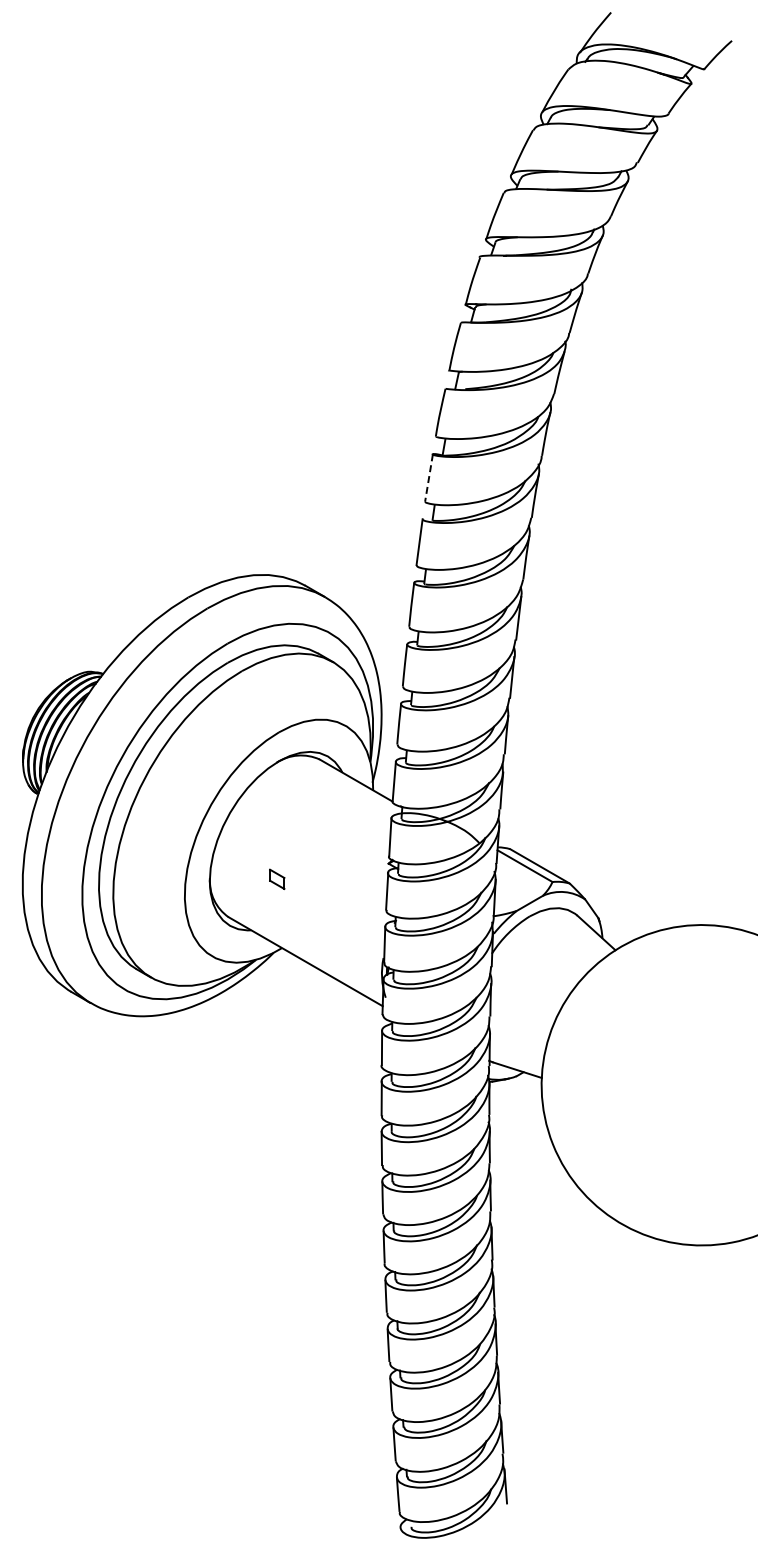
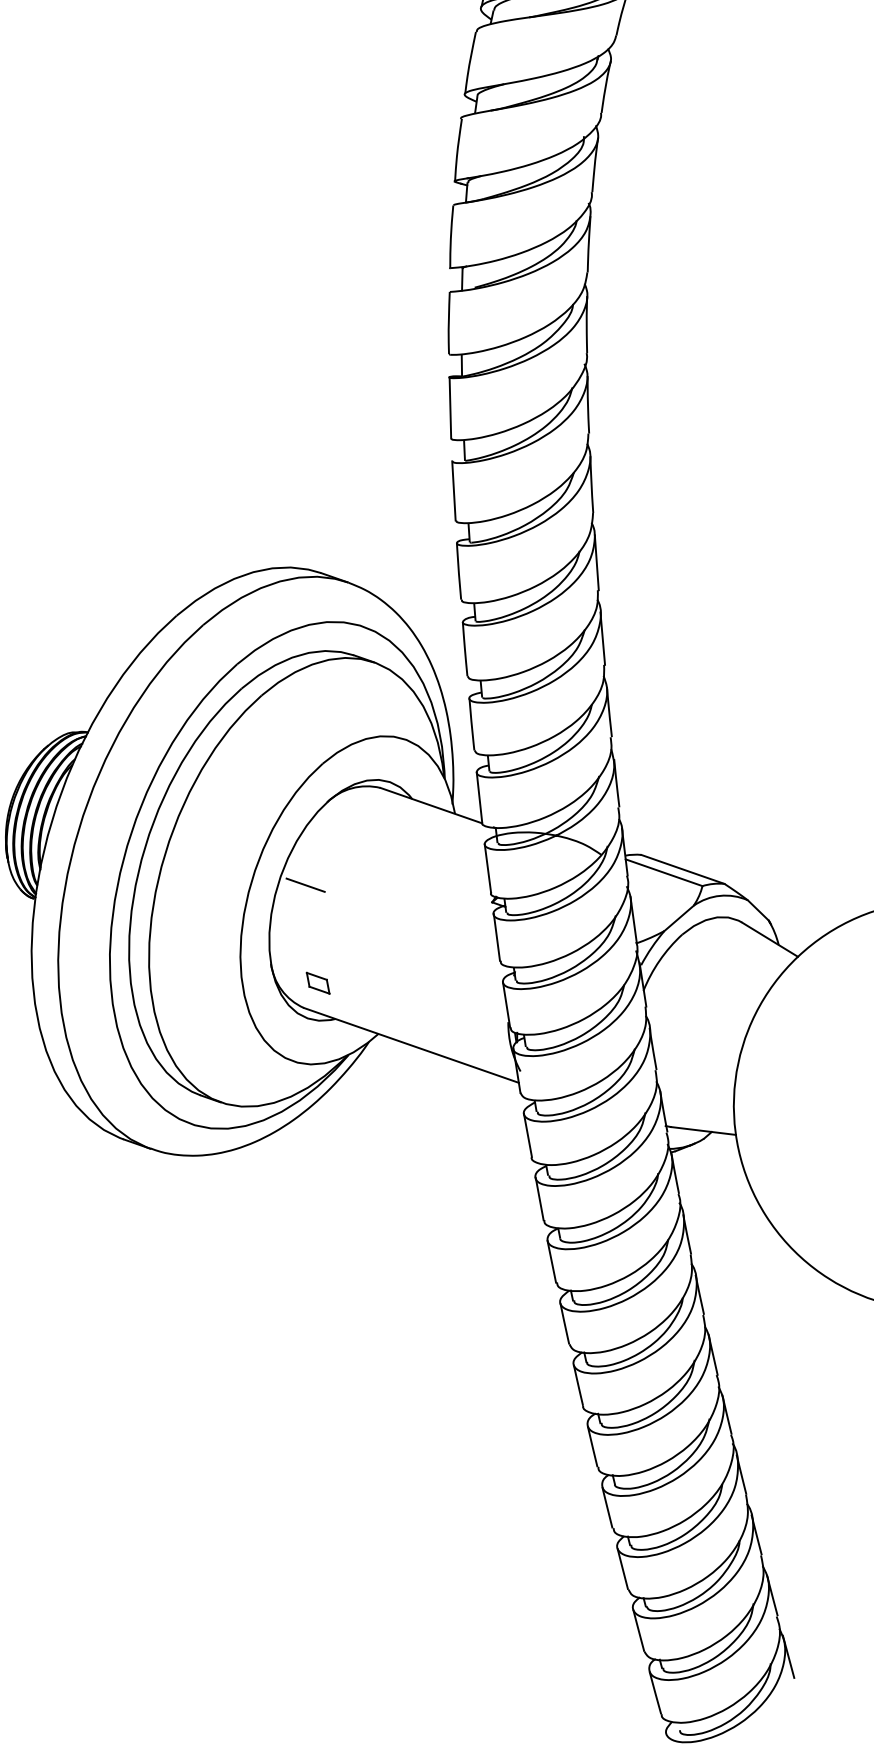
line: (429, 477) -> (450, 407), dashed -> solid
line: (247, 822) -> (304, 884), added
part: (277, 878) -> (318, 982), moved

